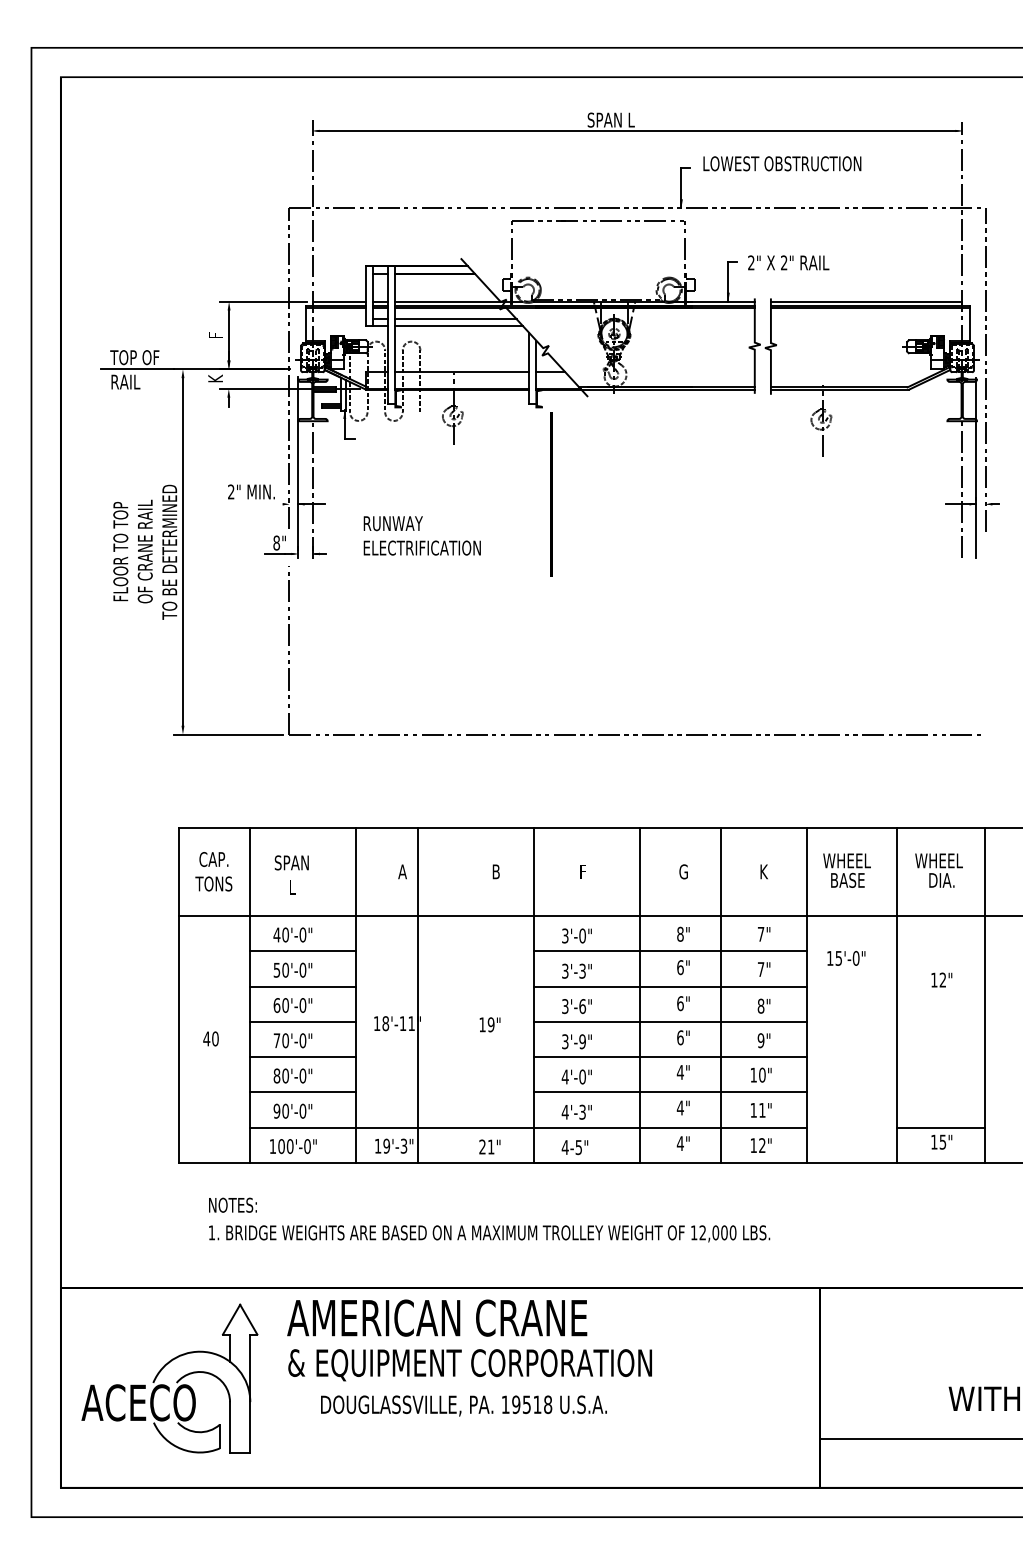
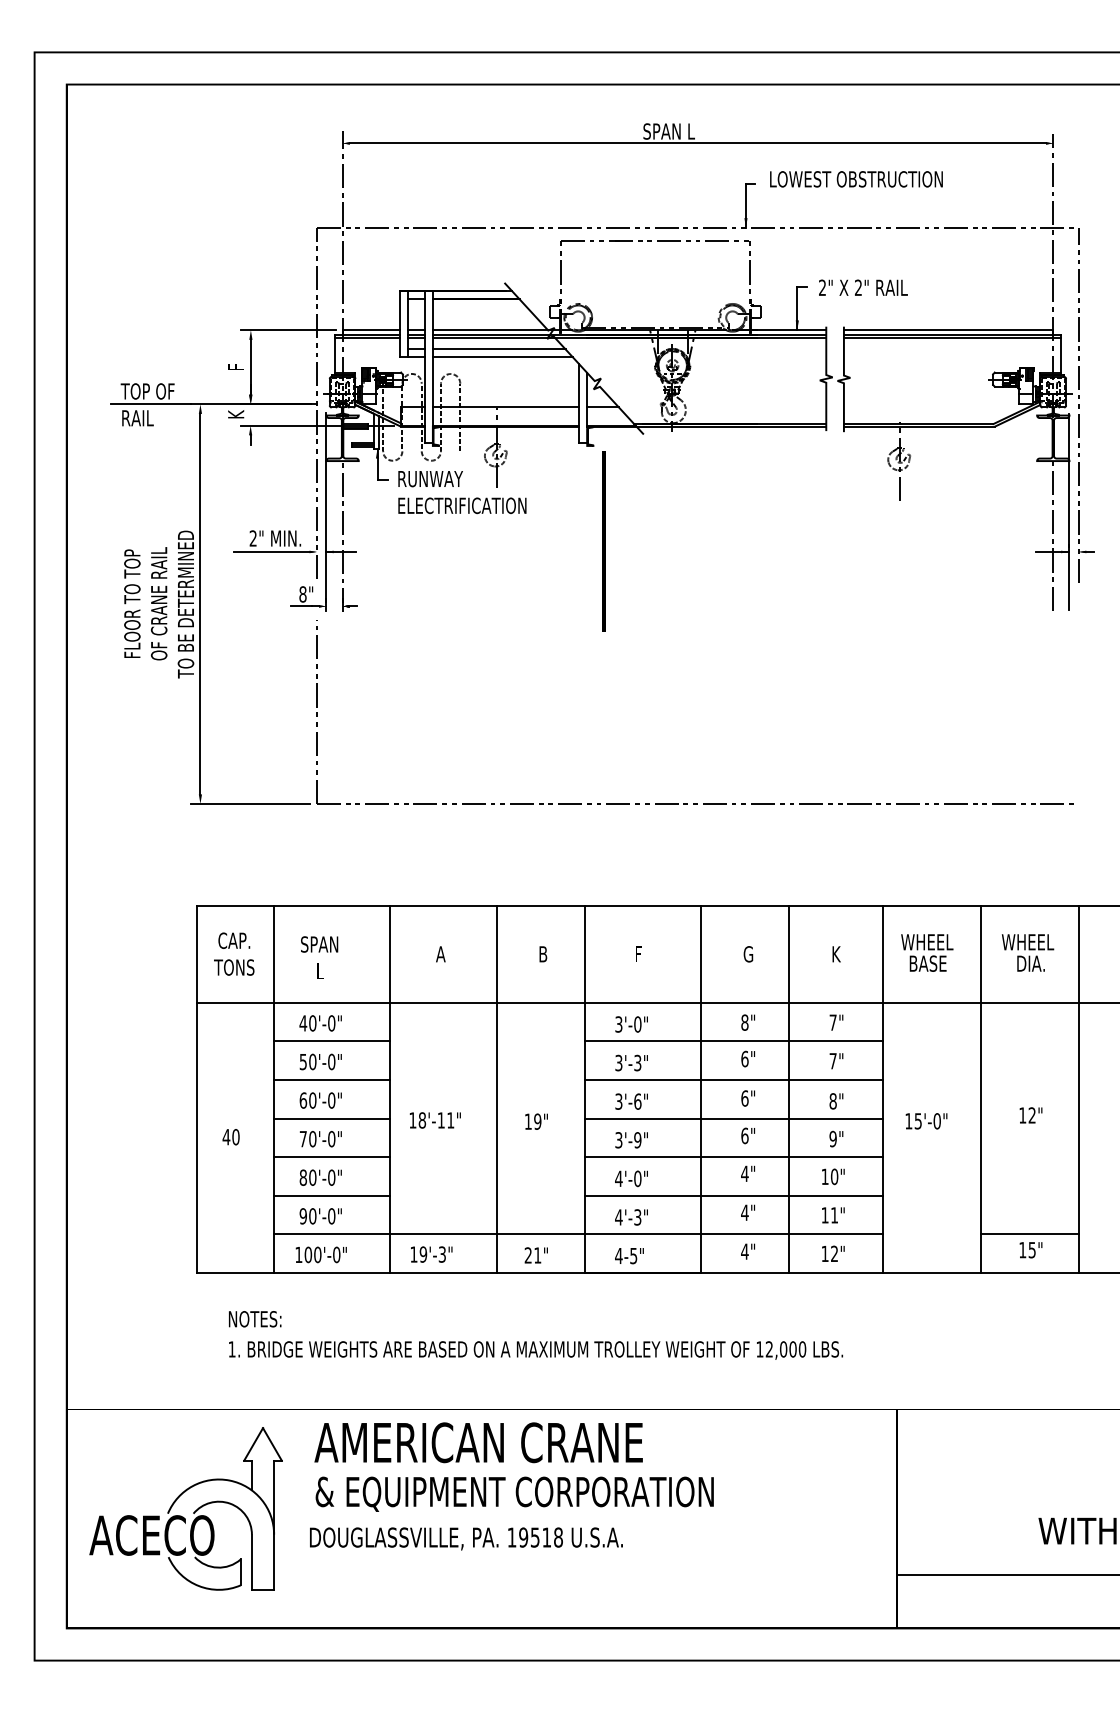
line: (247, 504) -> (271, 552), added
text: (421, 535) -> (461, 492), moved
text: (846, 958) -> (926, 1121), moved
text: (941, 979) -> (1030, 1114), moved
line: (417, 995) -> (496, 1089), moved
text: (463, 1405) -> (465, 1538), moved

